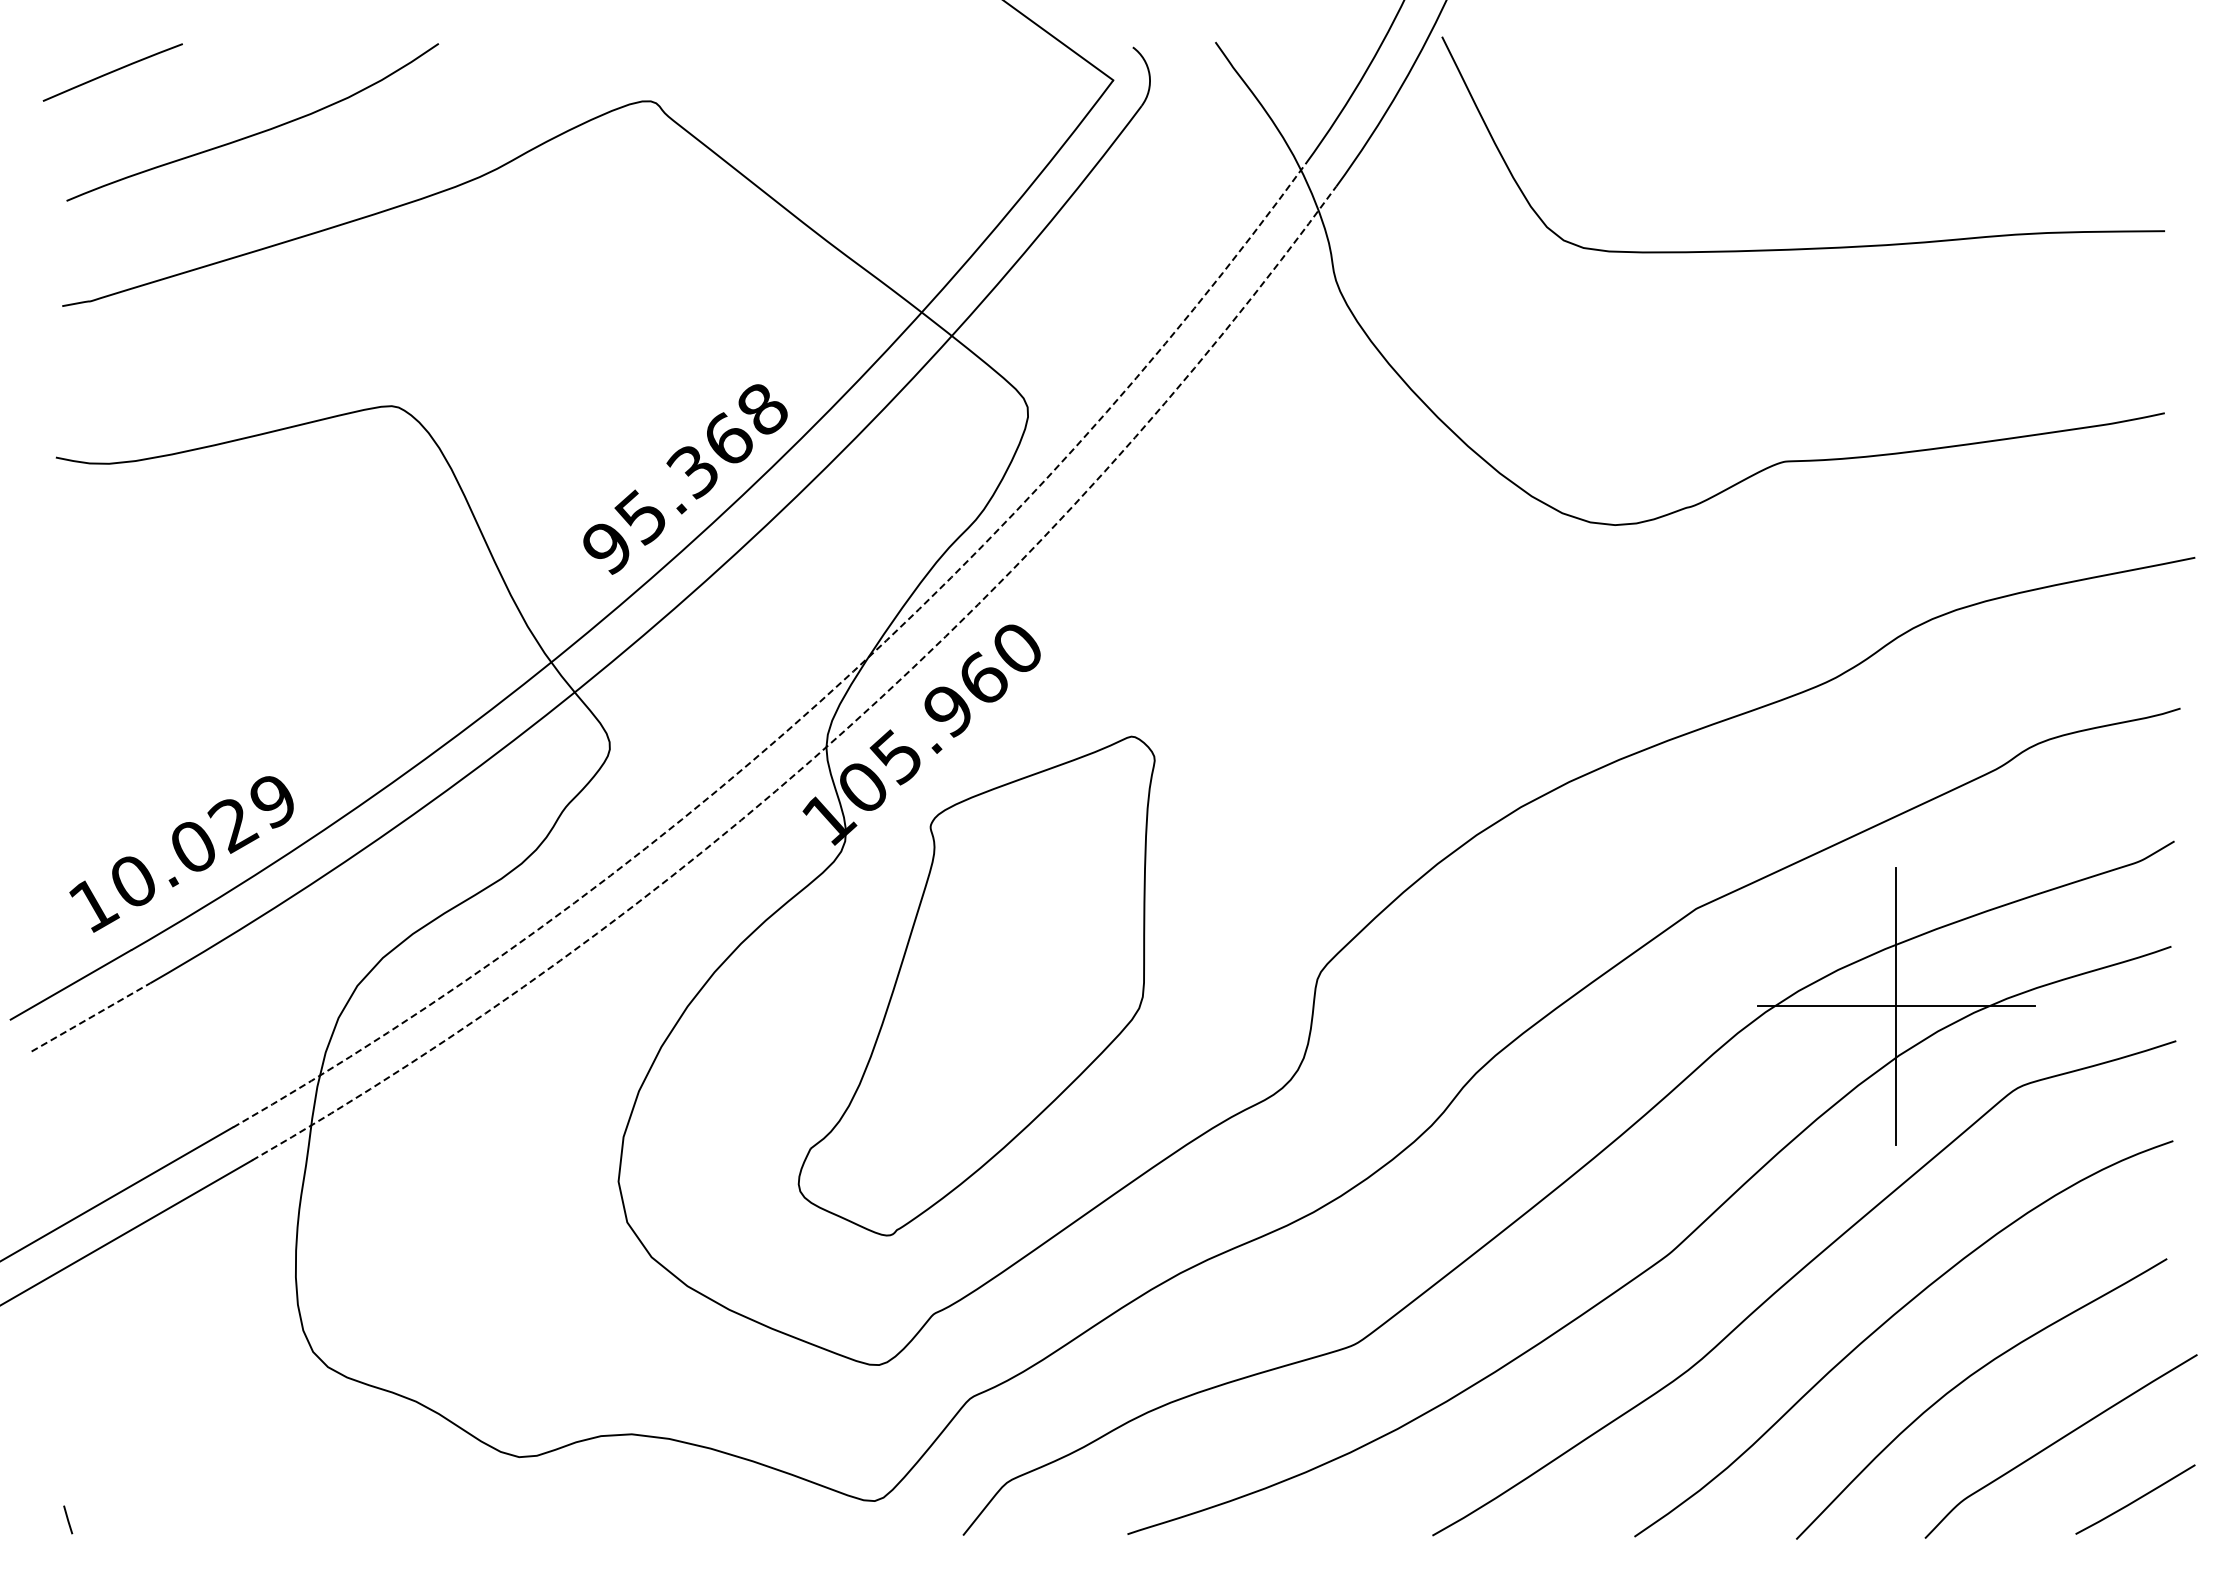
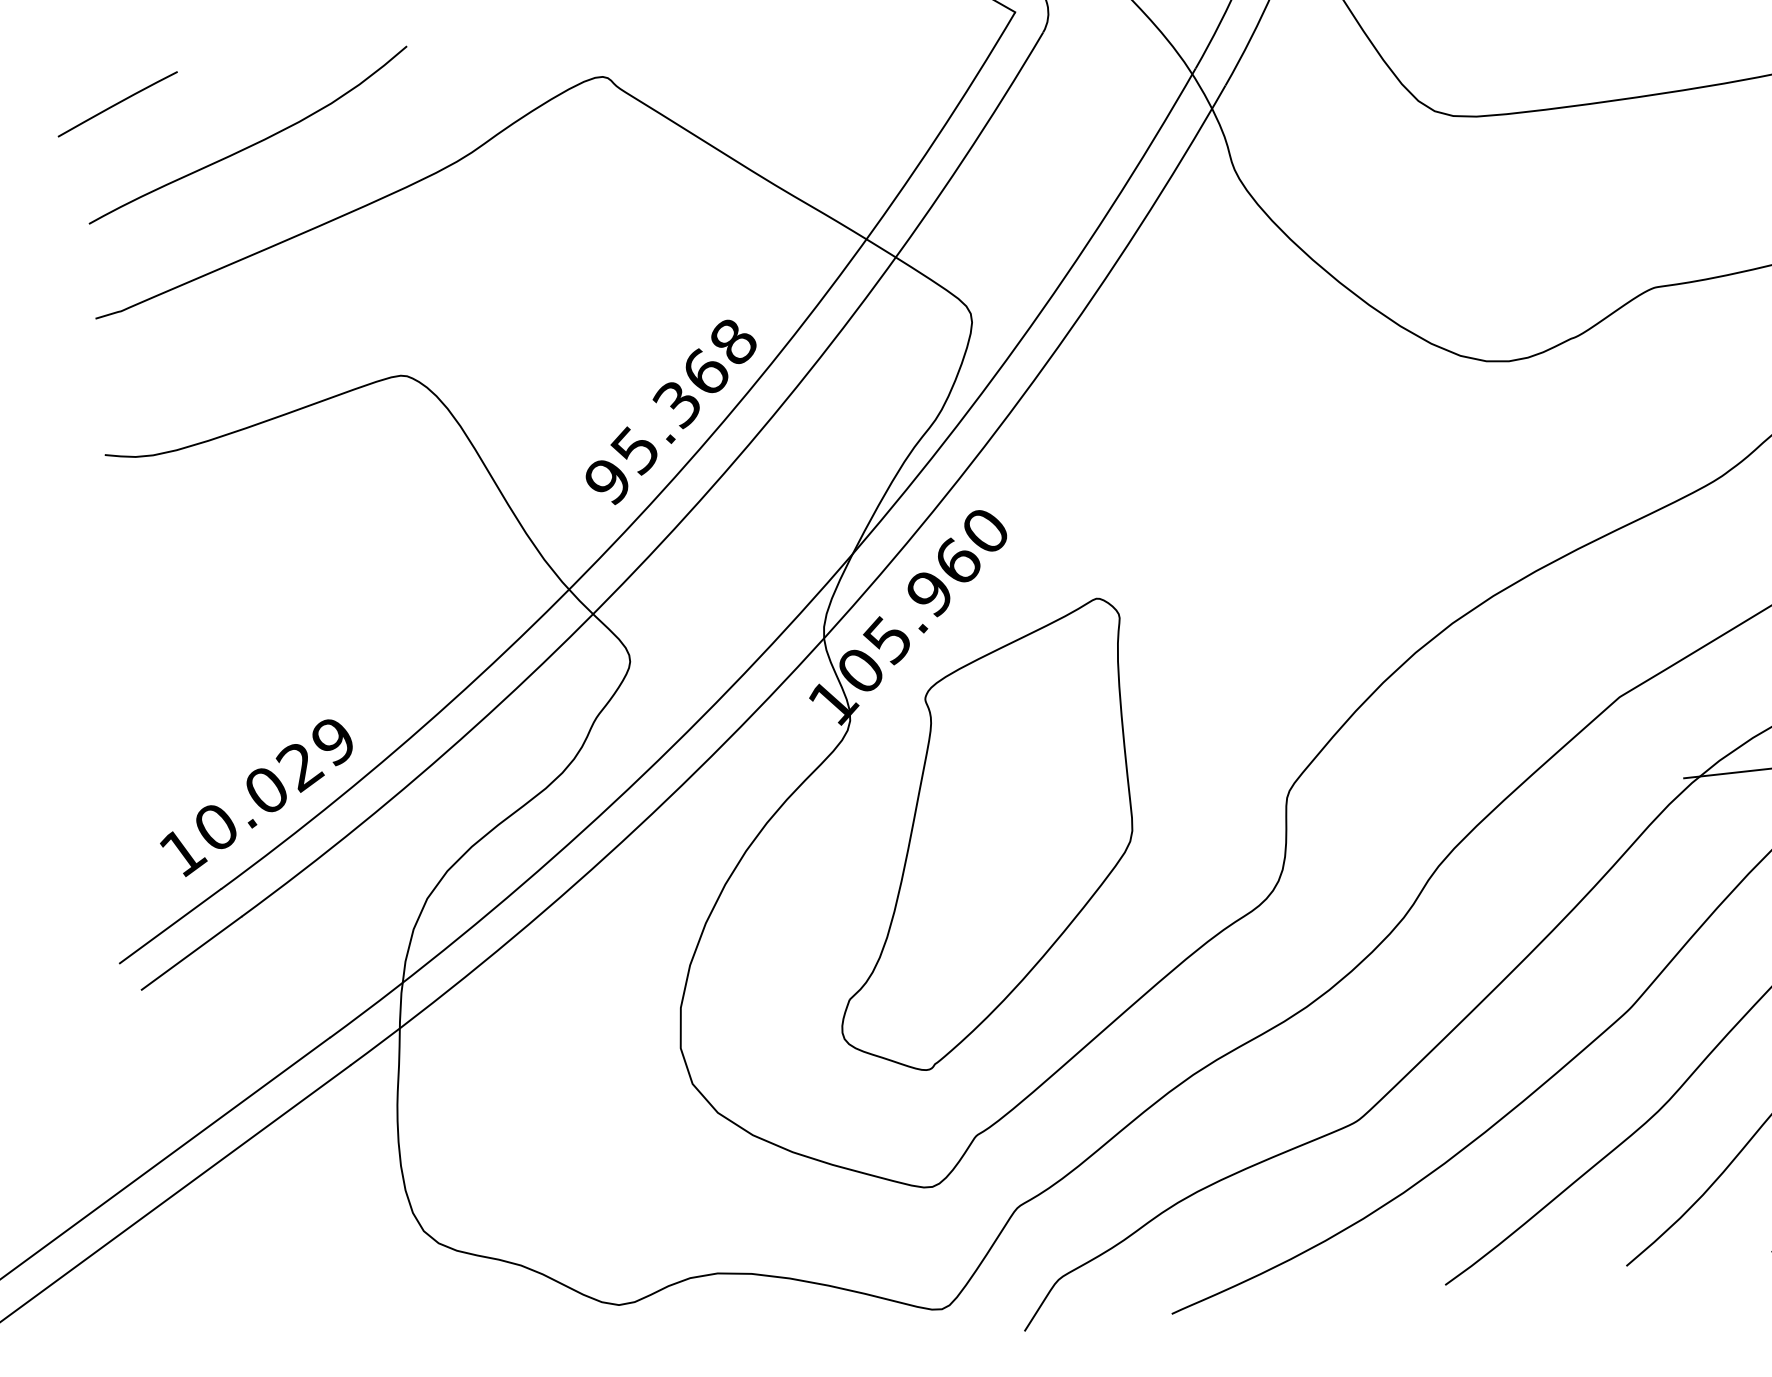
arc: (819, 702) -> (813, 598), dashed -> solid
arc: (845, 730) -> (839, 621), dashed -> solid
line: (91, 1017) -> (192, 953), dashed -> solid

